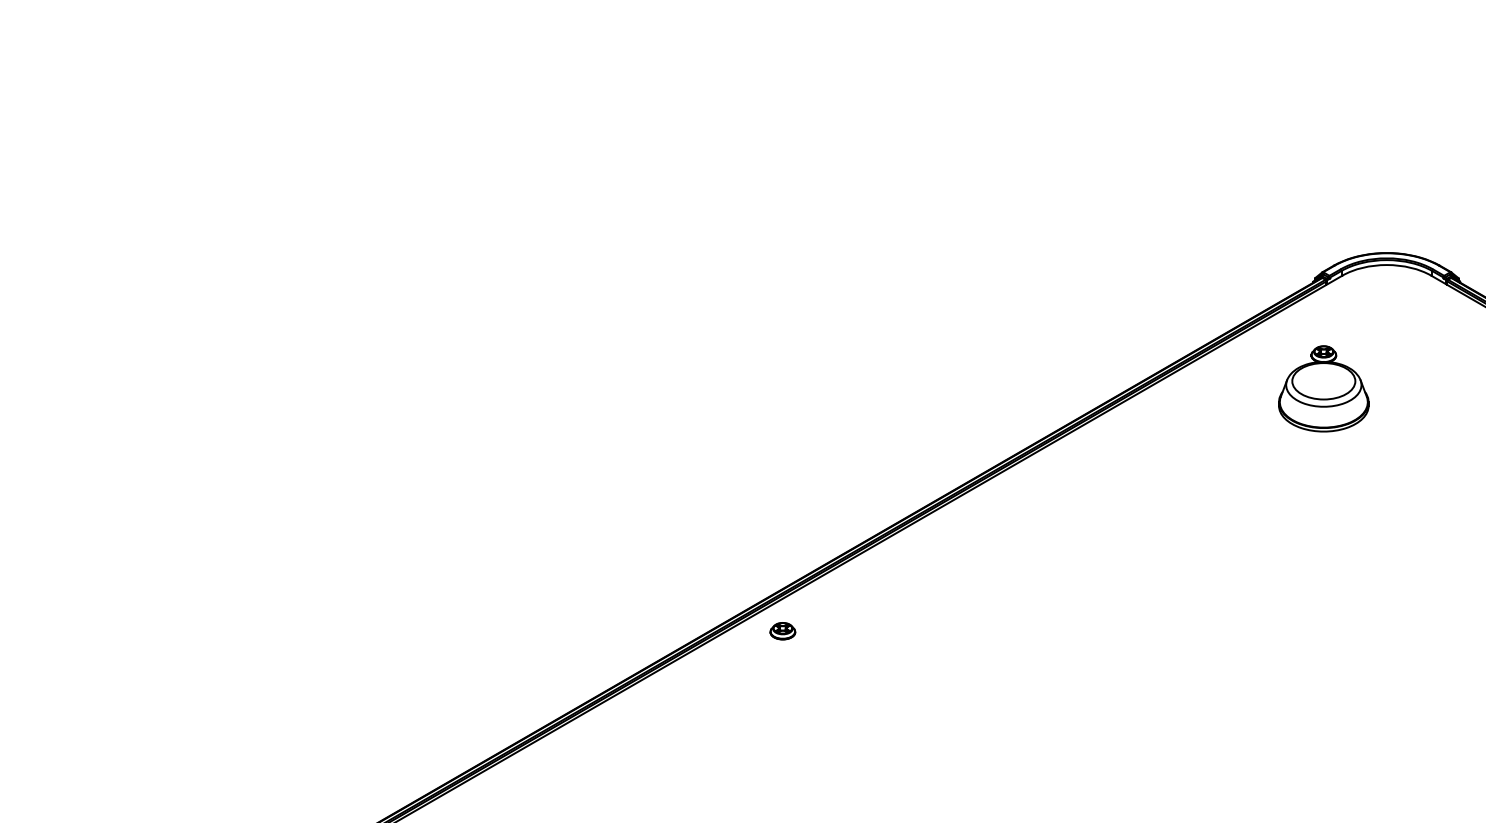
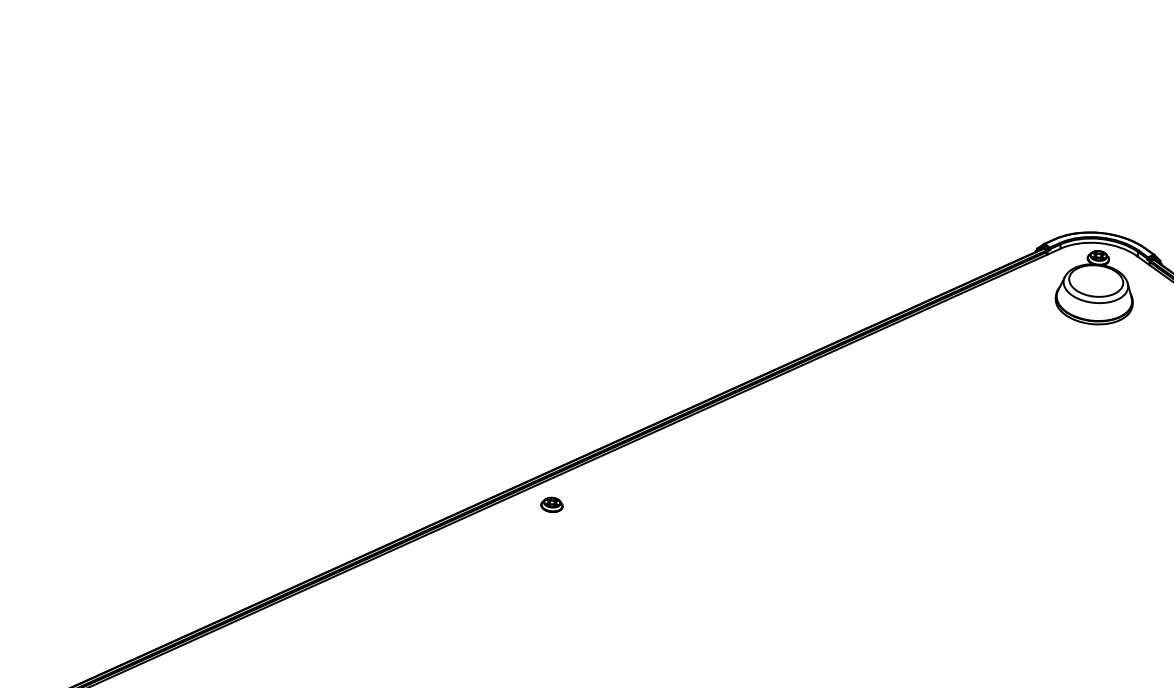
part: (1323, 388) -> (1095, 287), moved

